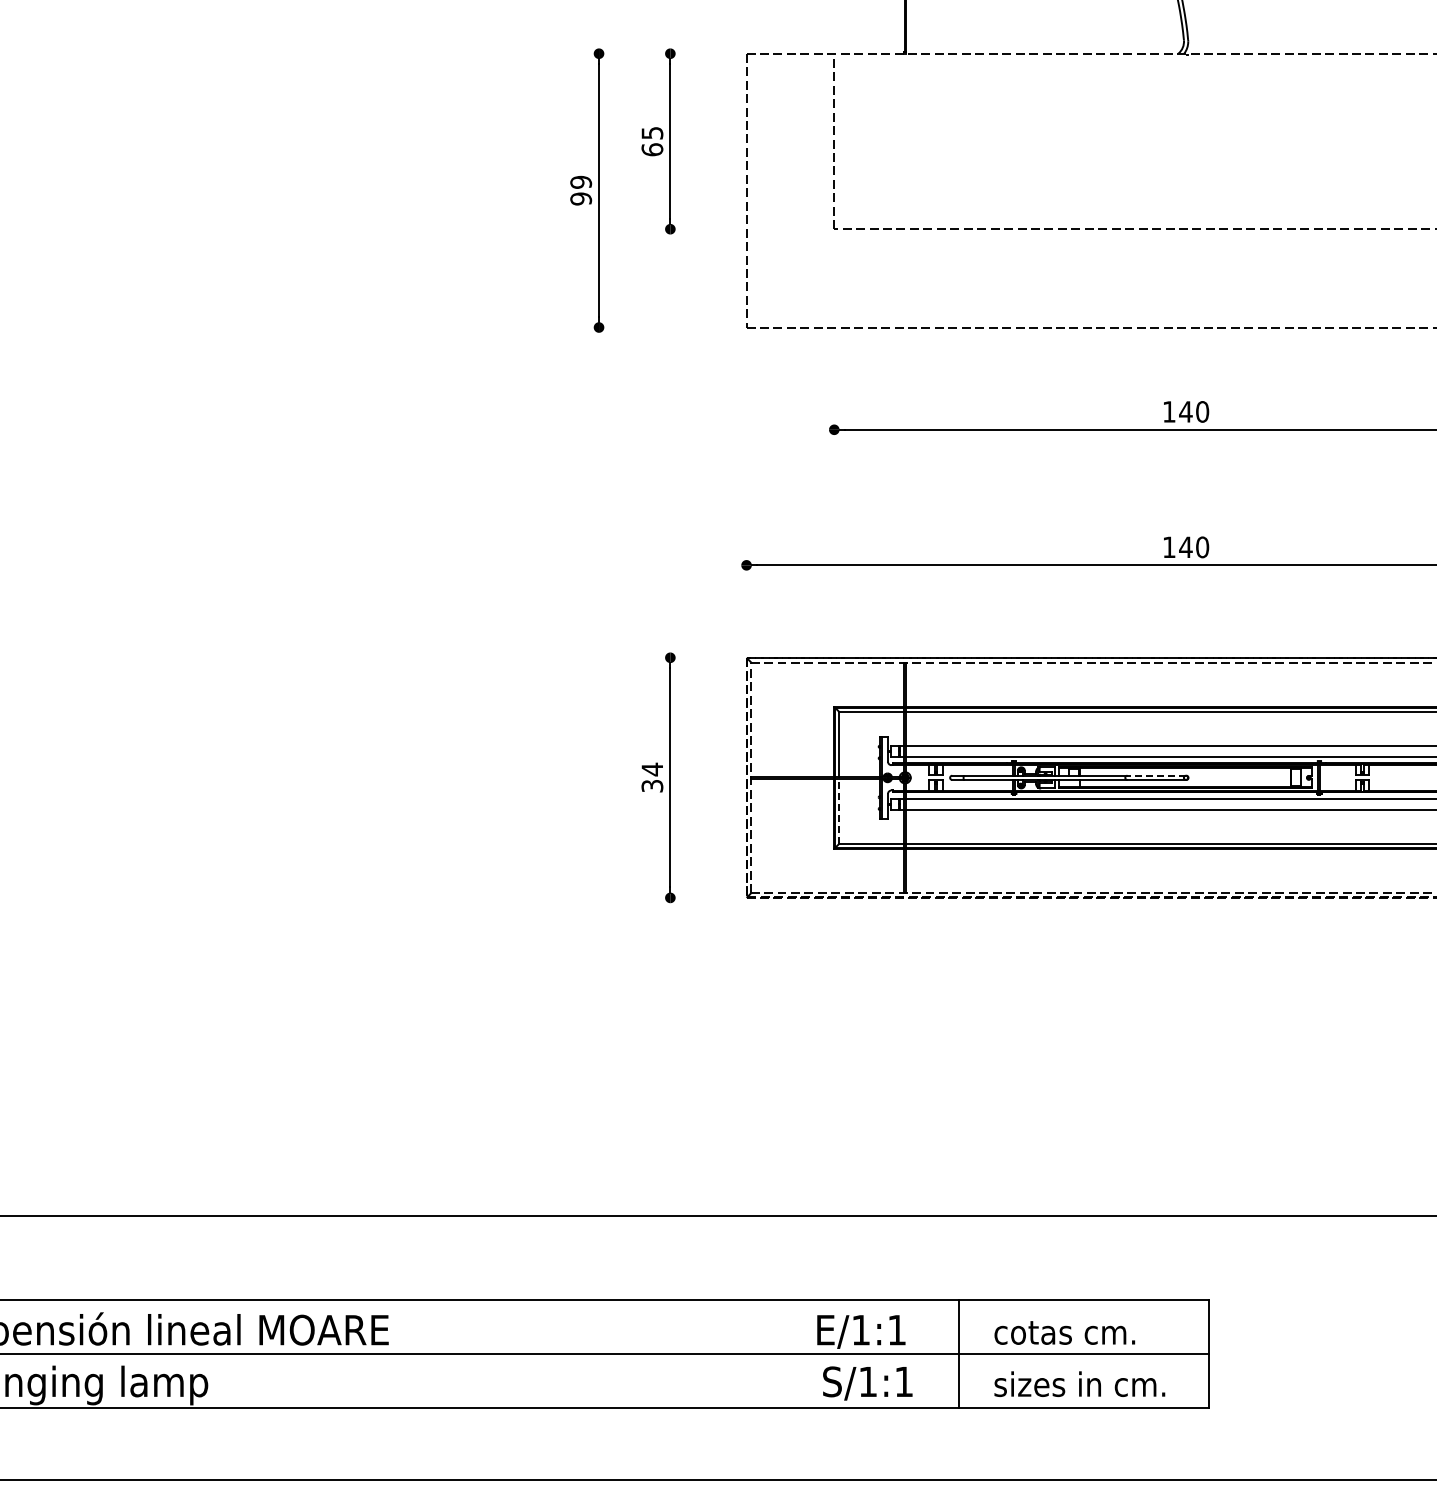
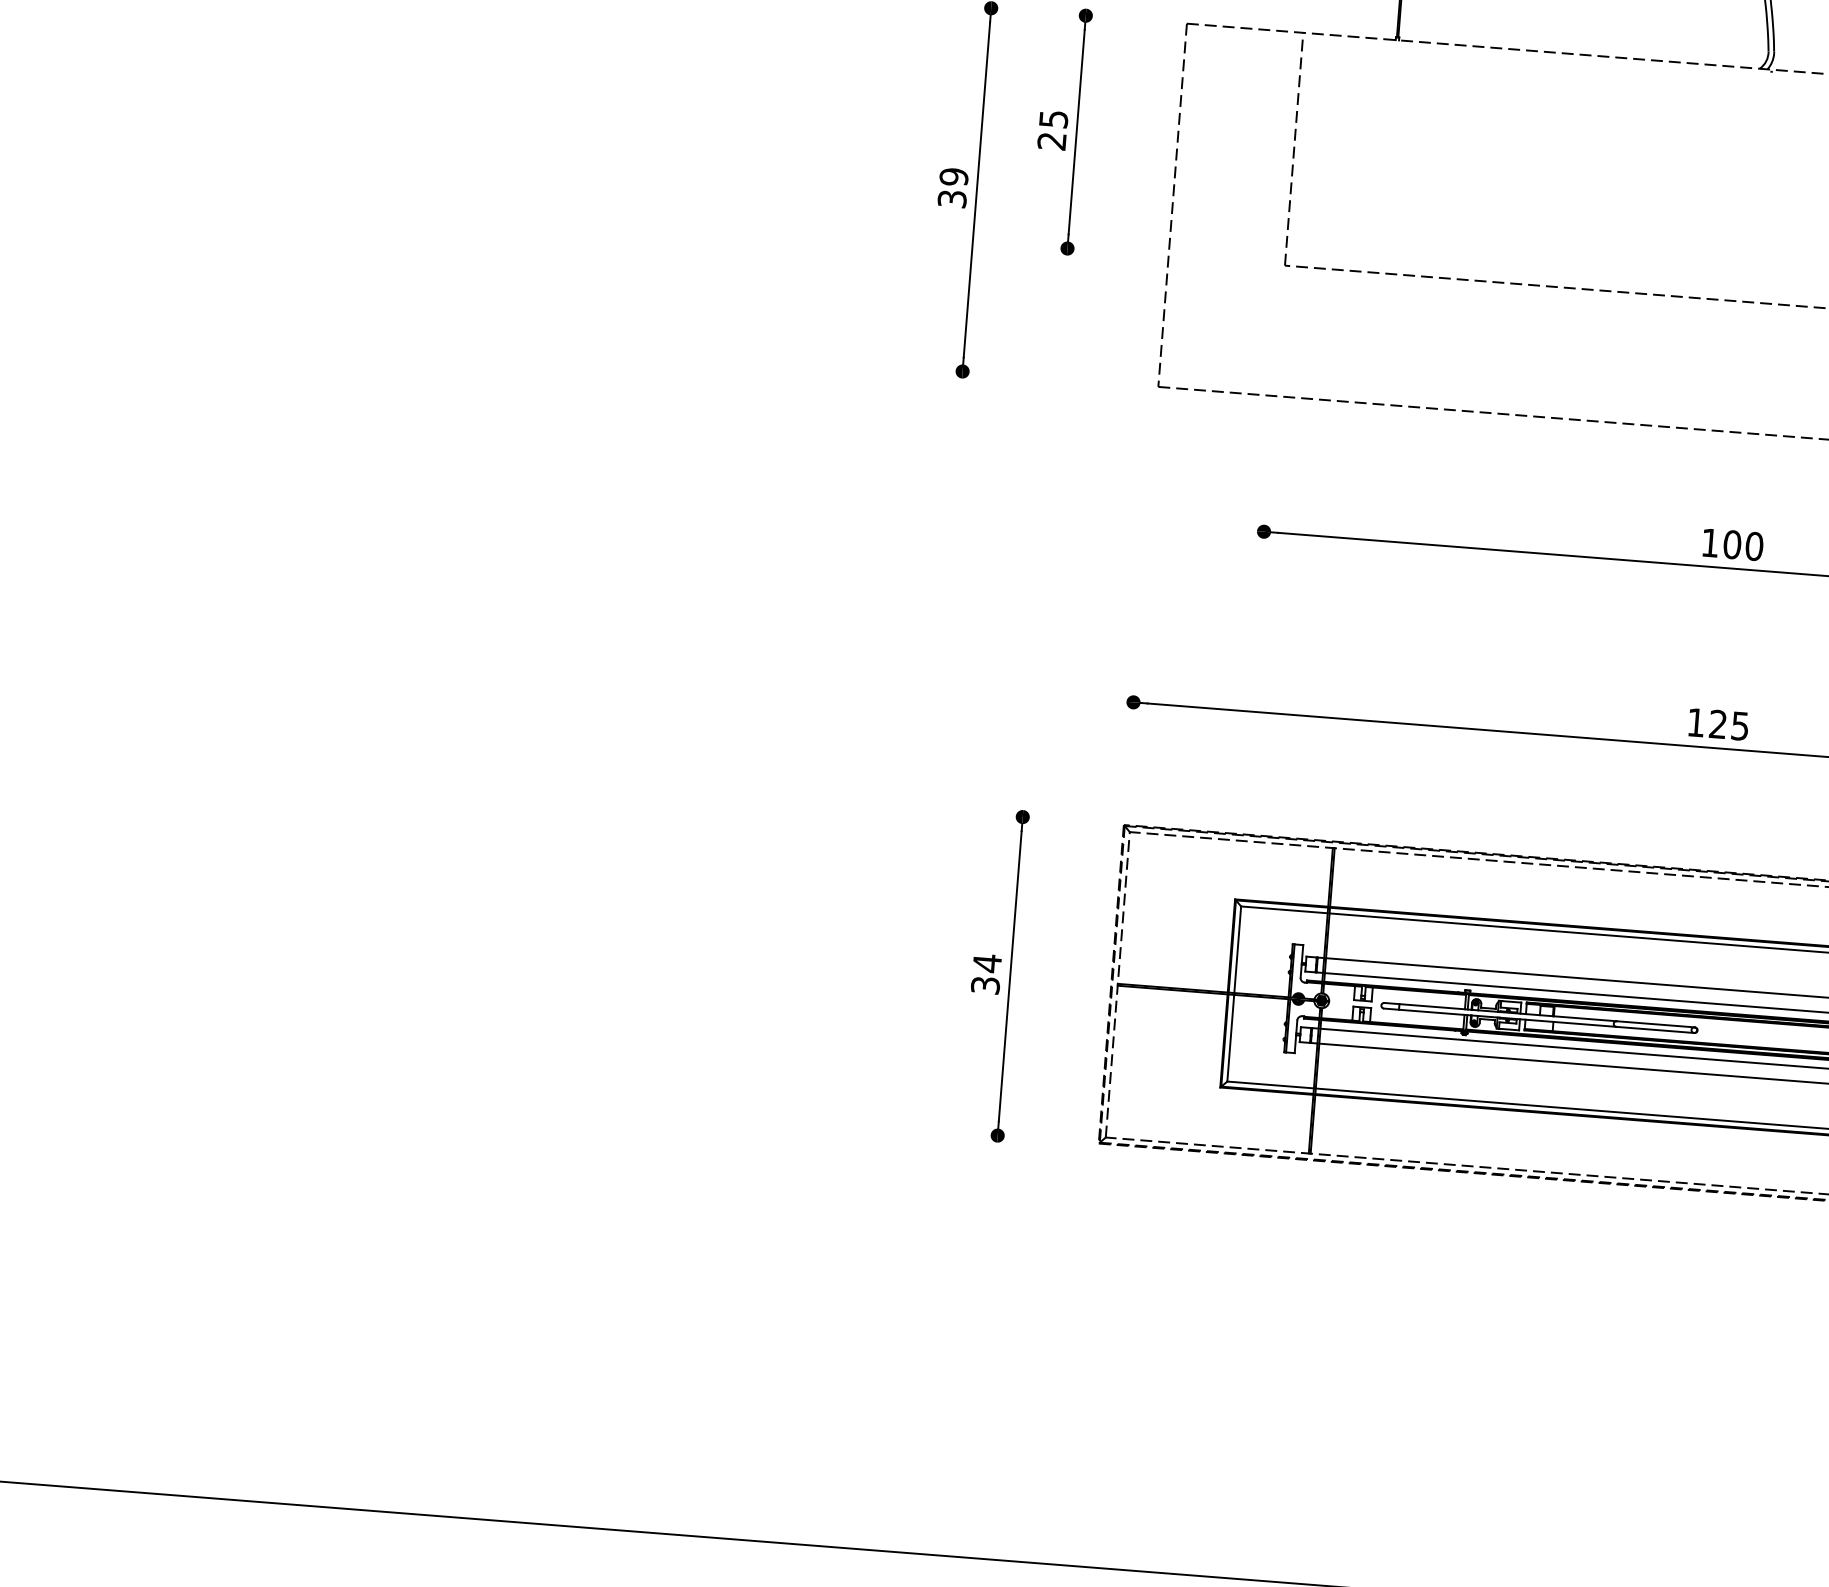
text: (652, 149) -> (1052, 140), 65 -> 25
text: (580, 198) -> (951, 198), 99 -> 39
text: (1185, 411) -> (1731, 544), 140 -> 100
text: (1194, 547) -> (1729, 725), 140 -> 125
line: (1156, 775) -> (1655, 1023), dashed -> solid
line: (839, 811) -> (1231, 1038), dashed -> solid

